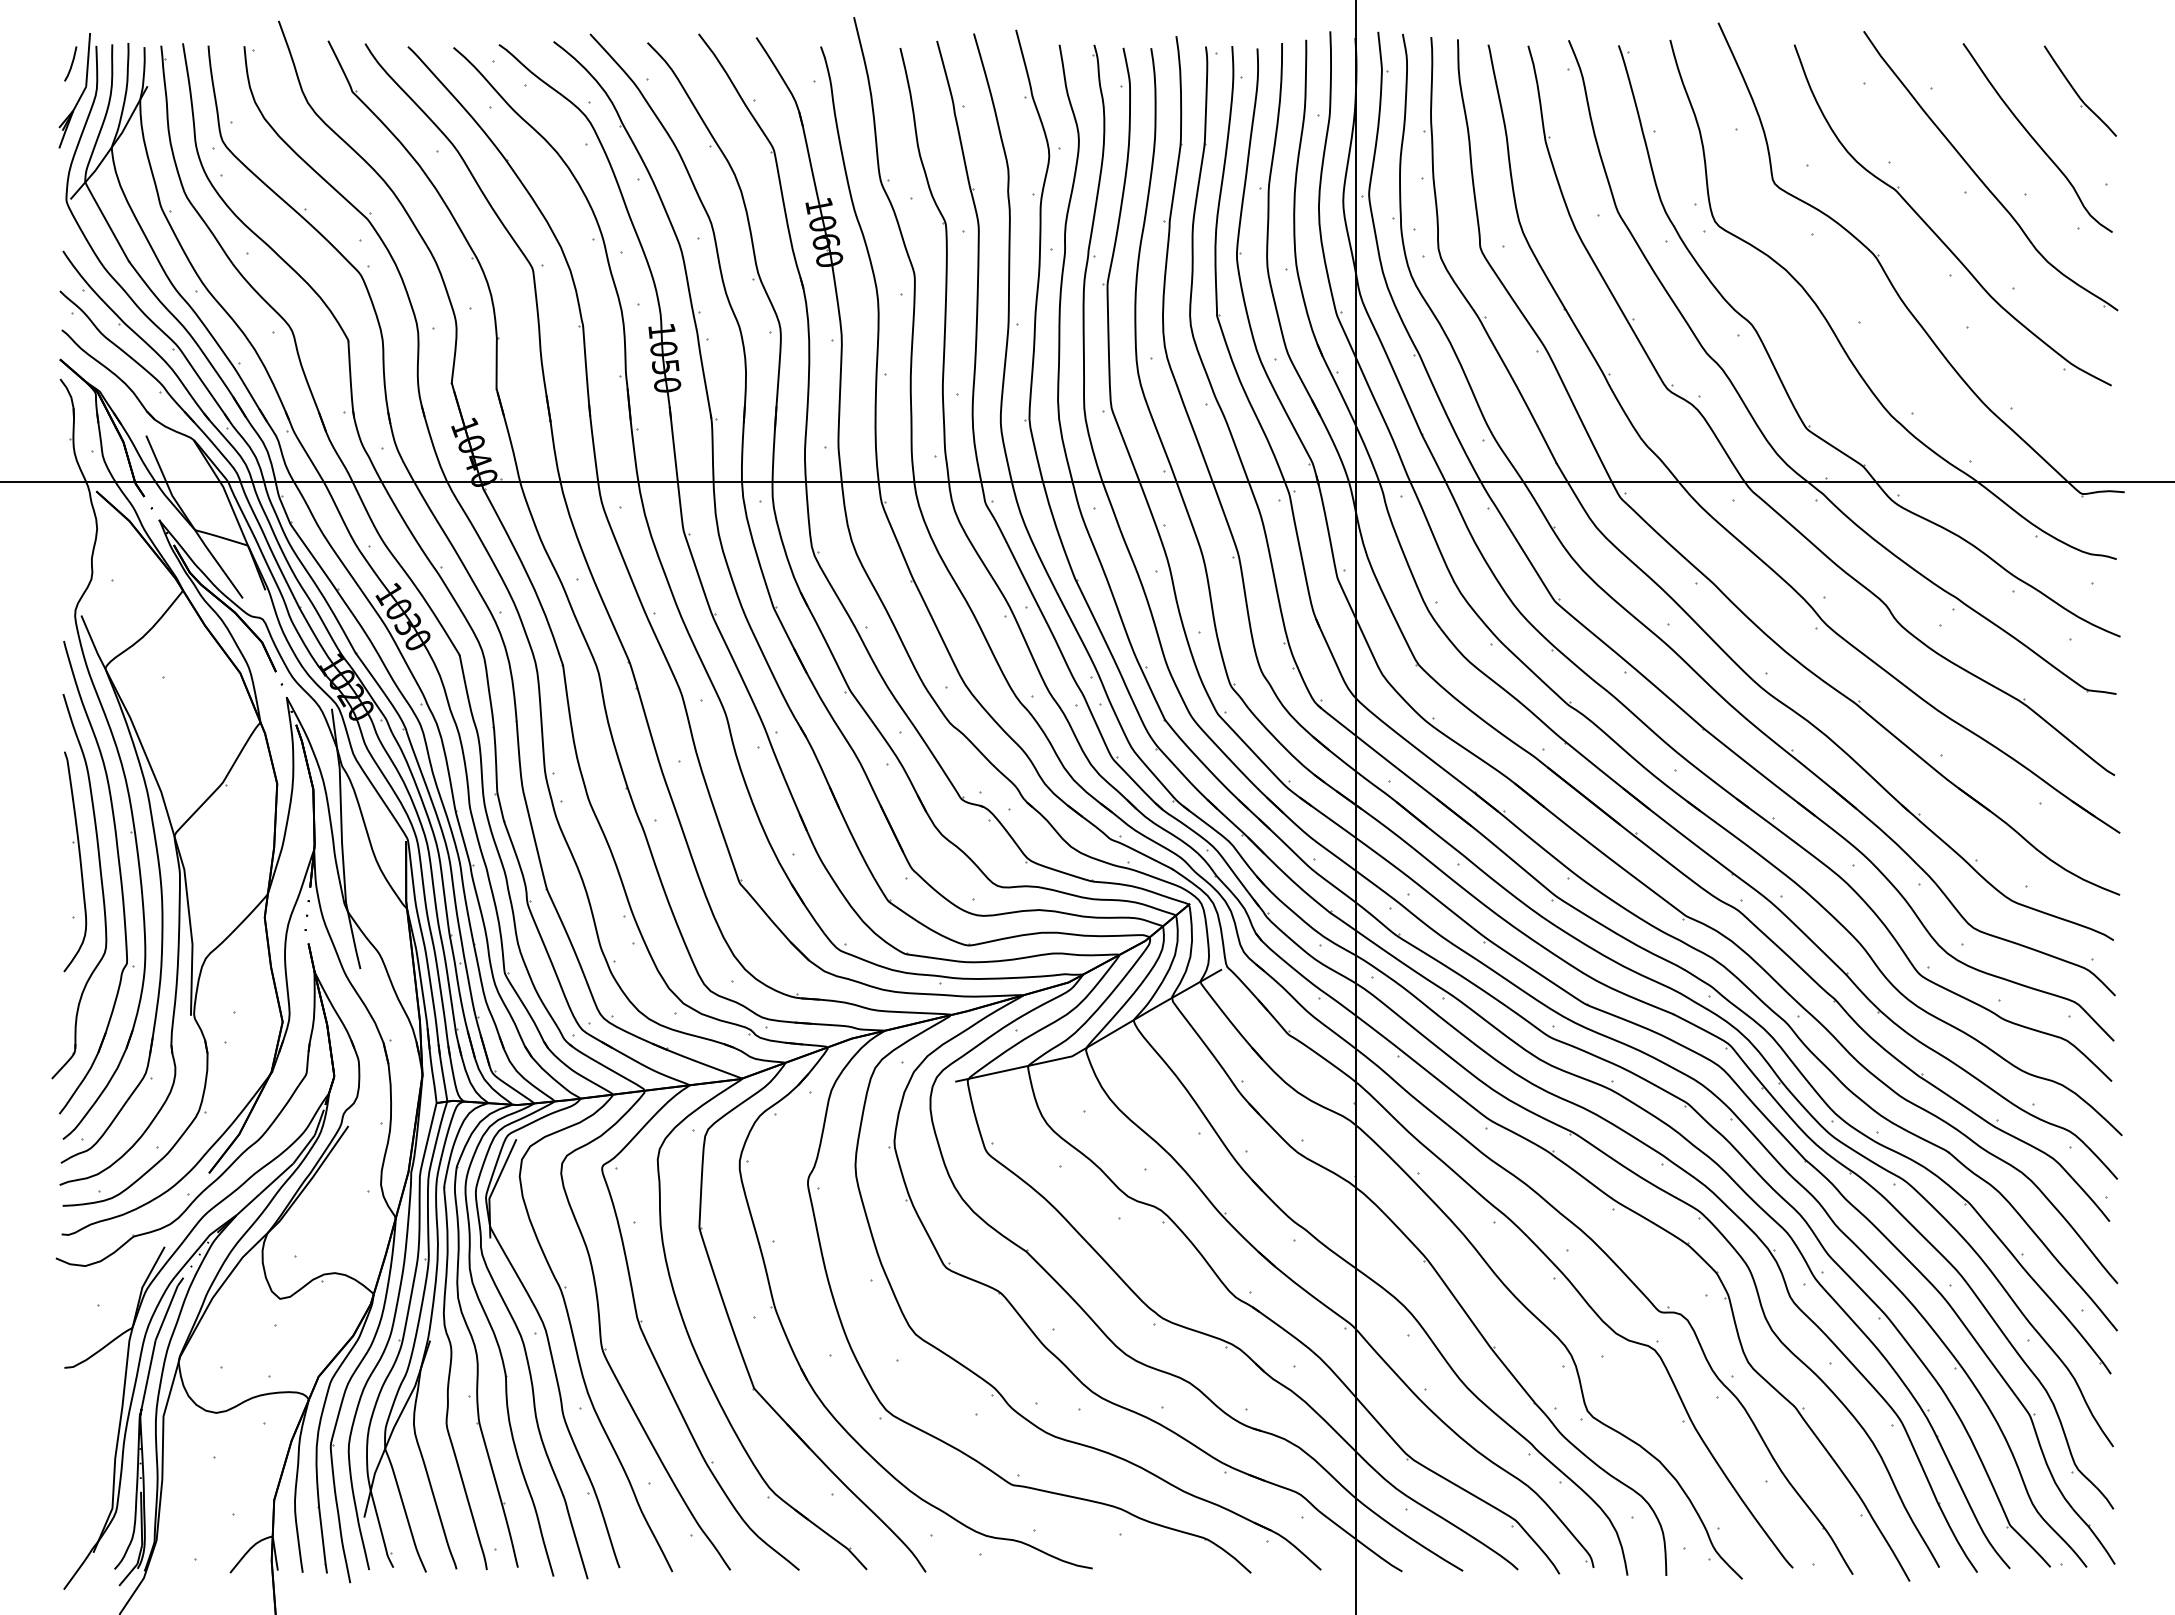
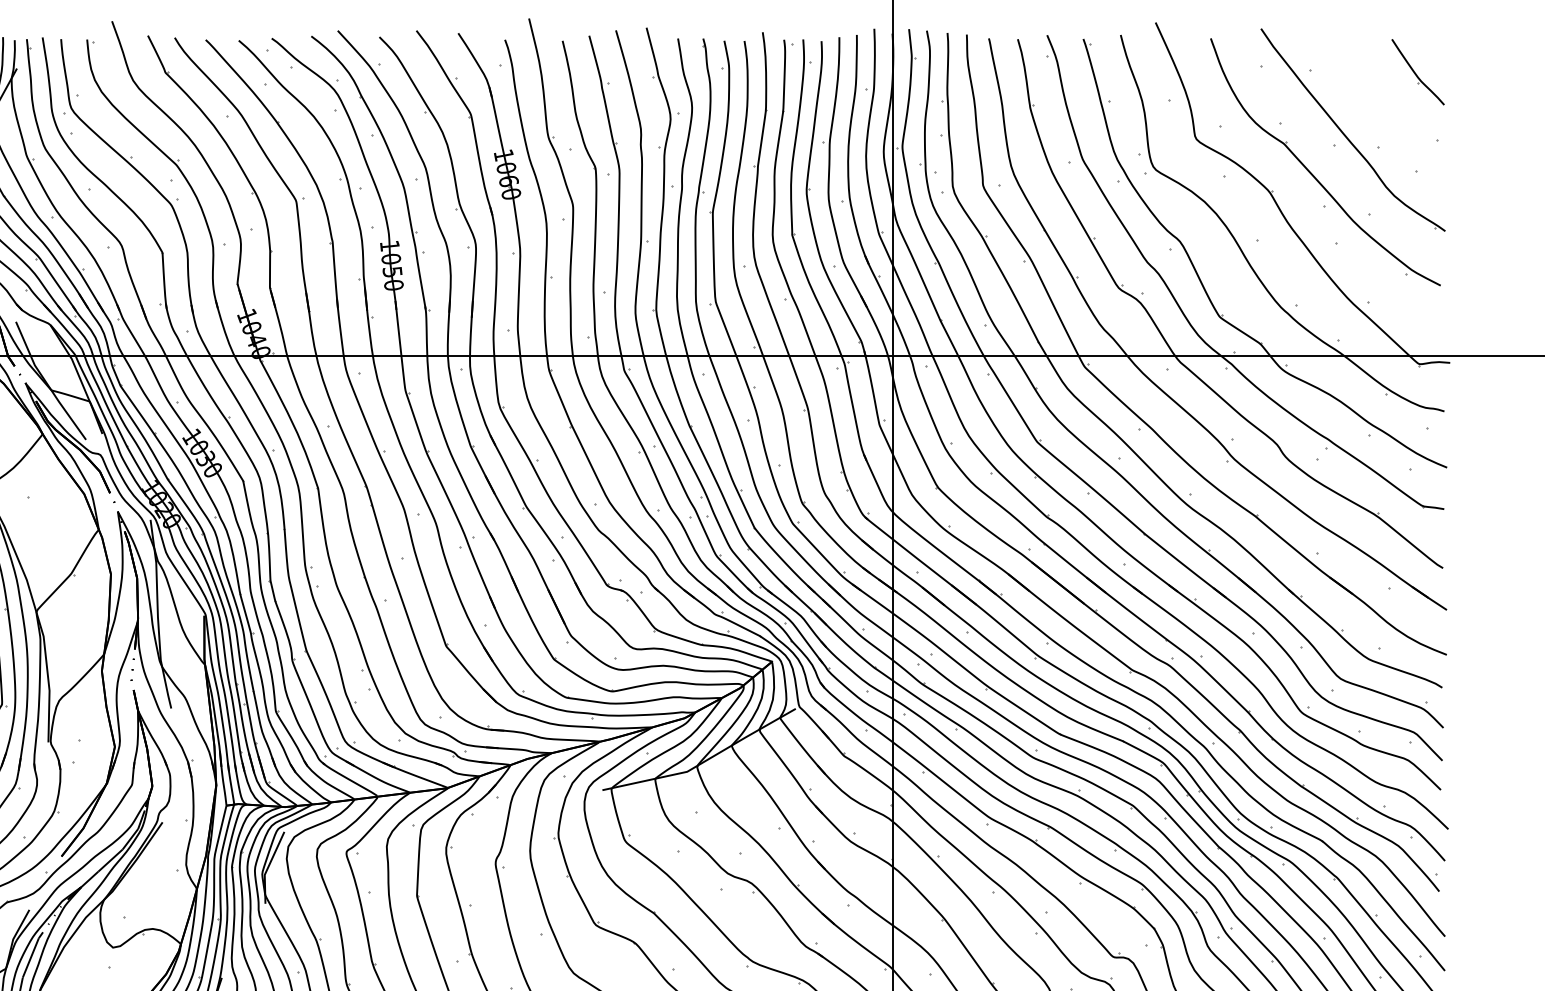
curve: (2035, 139) -> (1385, 107), removed

